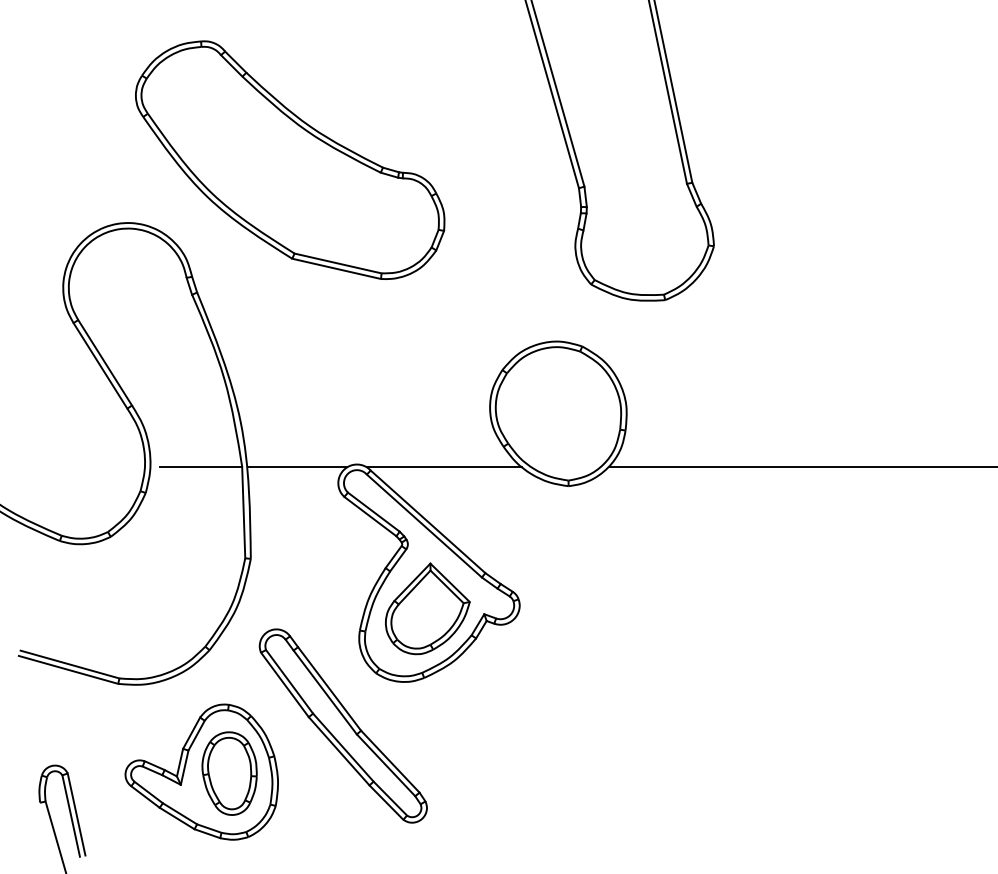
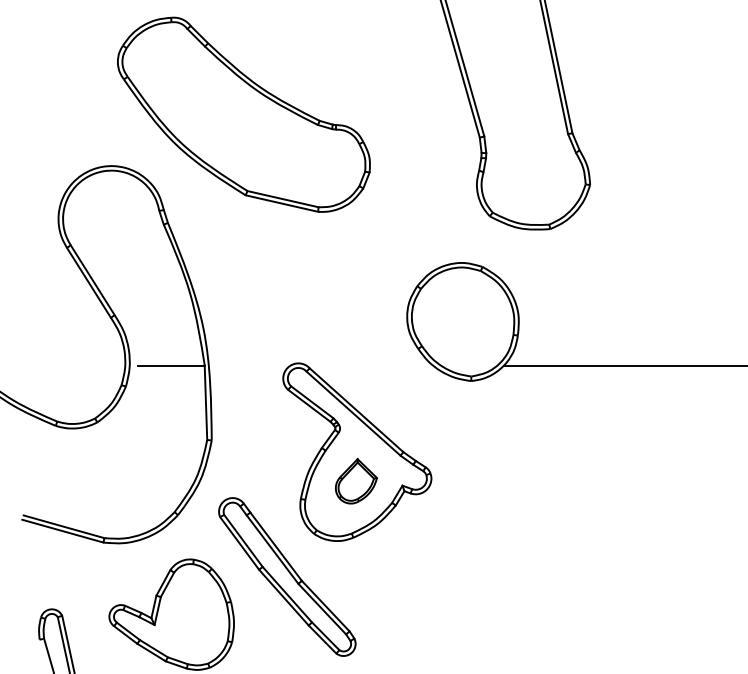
line: (297, 467) -> (249, 365), removed
line: (443, 467) -> (369, 365), removed
part: (427, 608) -> (356, 481), size x0.6
part: (229, 773) -> (194, 615), removed

